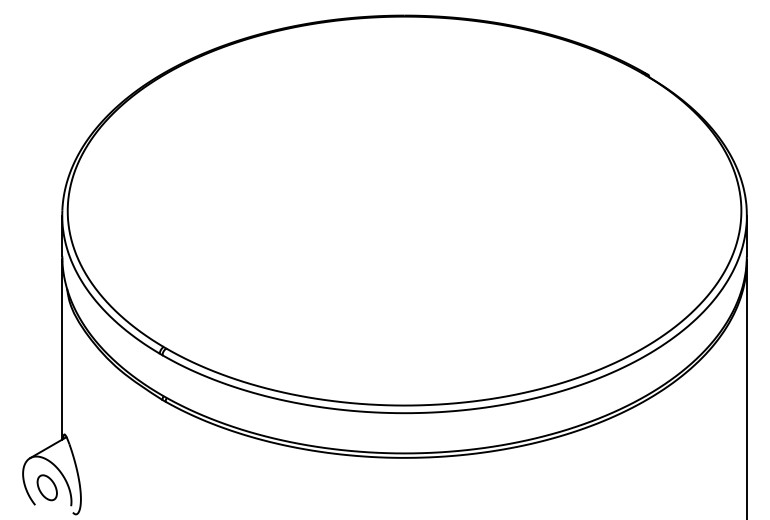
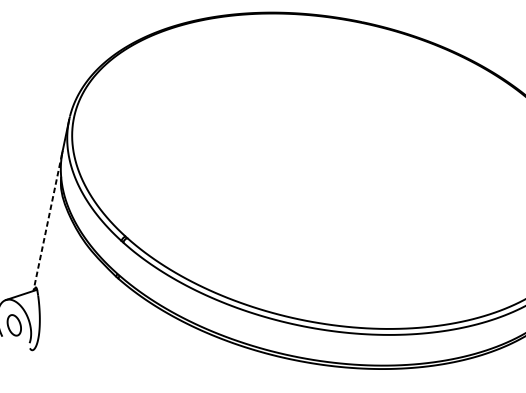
line: (62, 349) -> (47, 222), solid -> dashed

